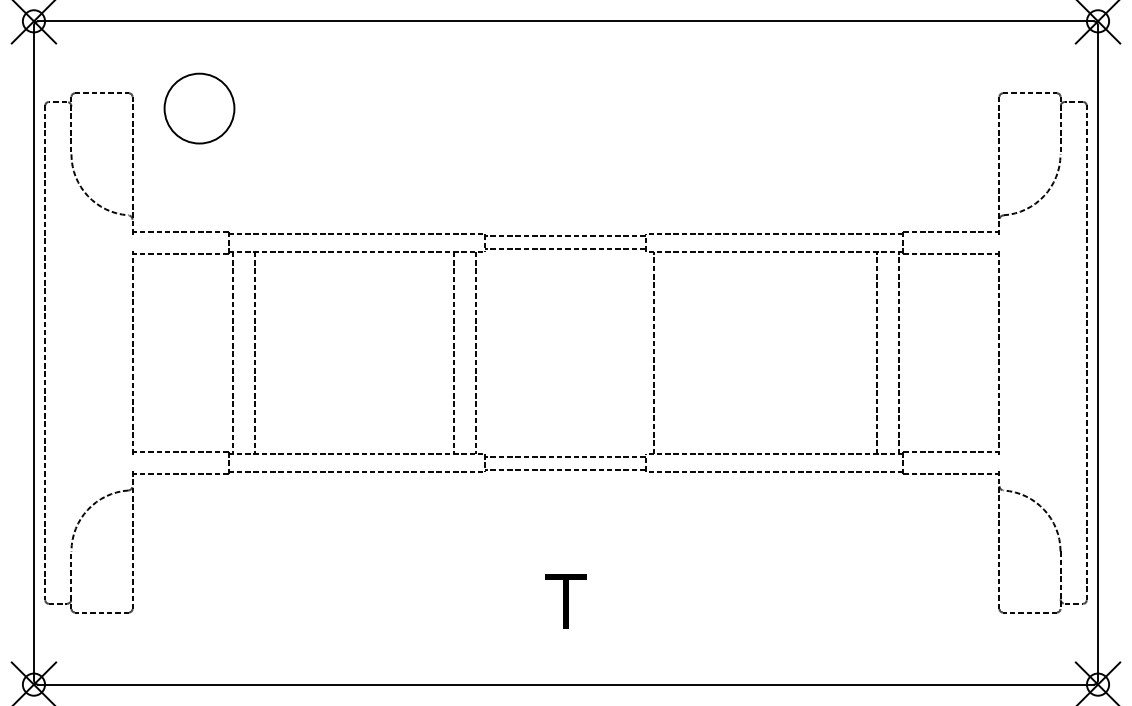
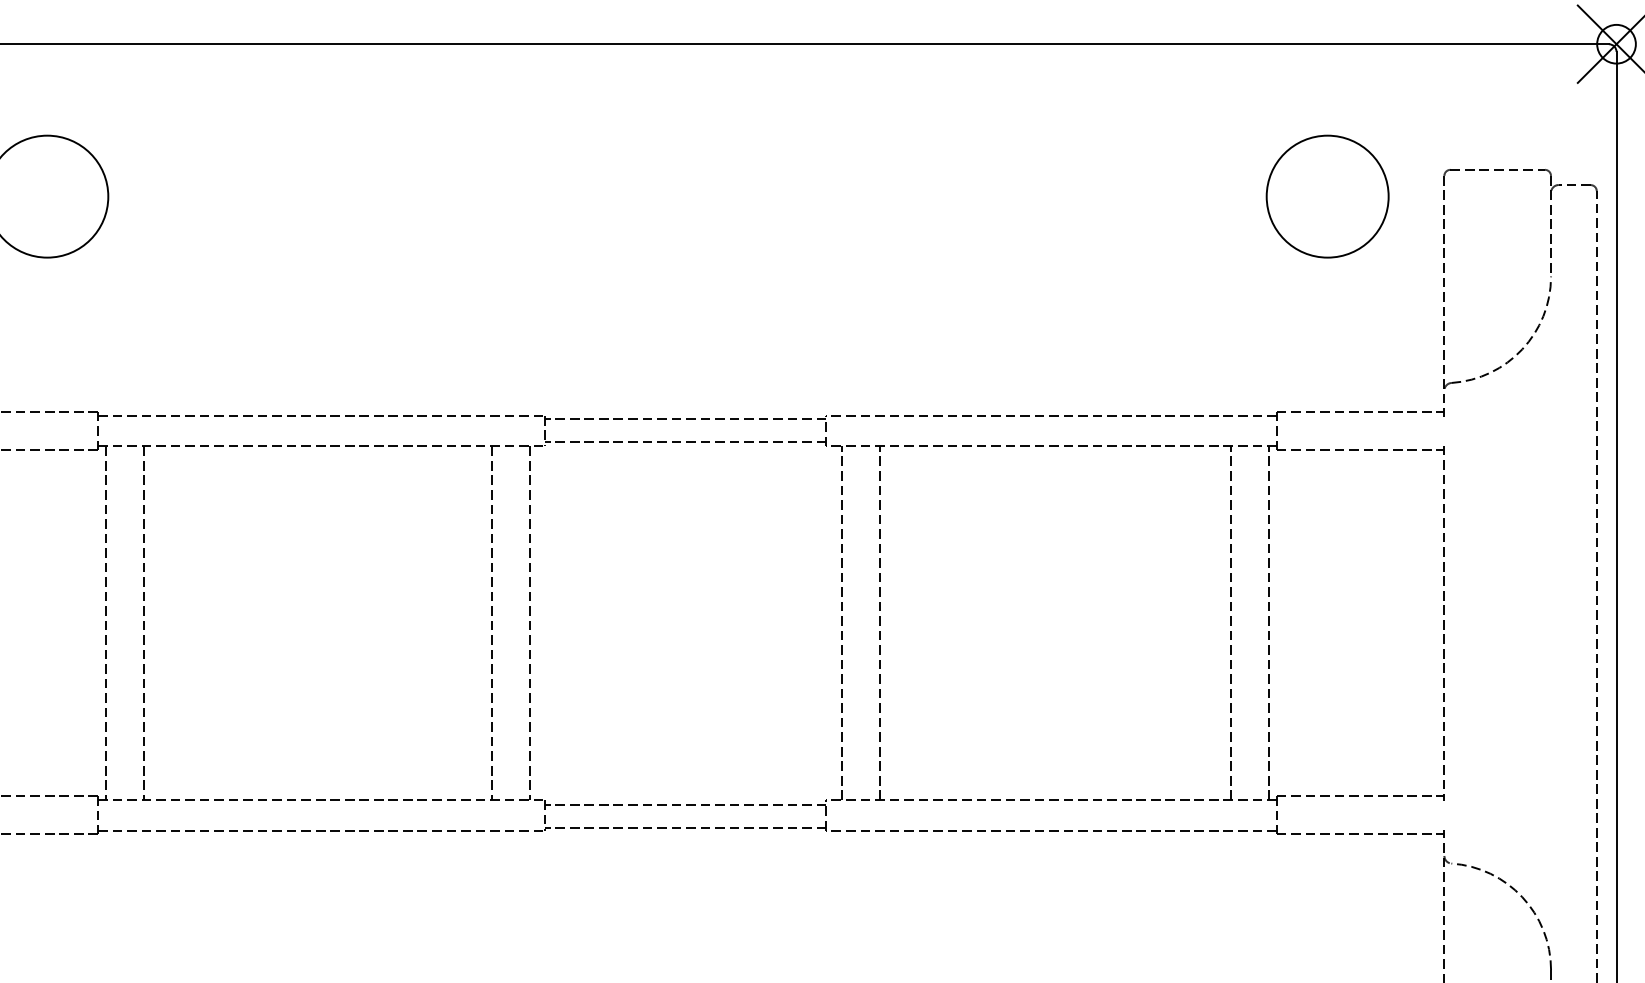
circle: (932, 108) -> (1327, 196), added
line: (676, 352) -> (880, 622), added

